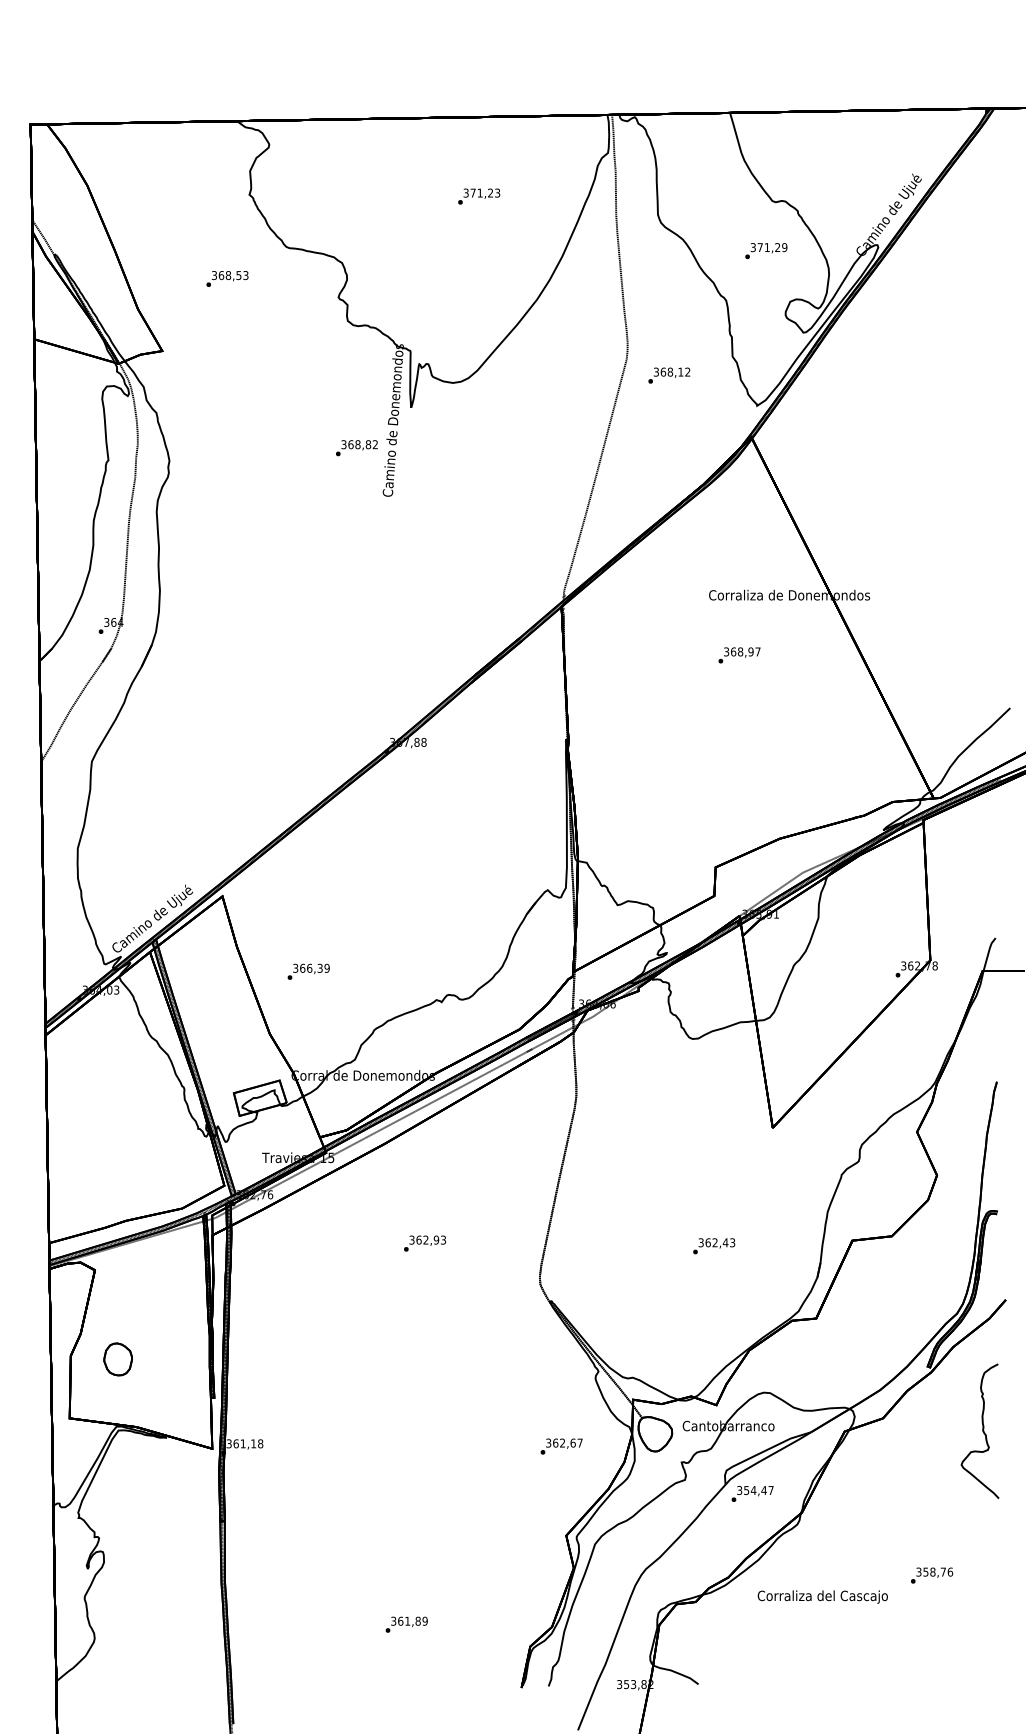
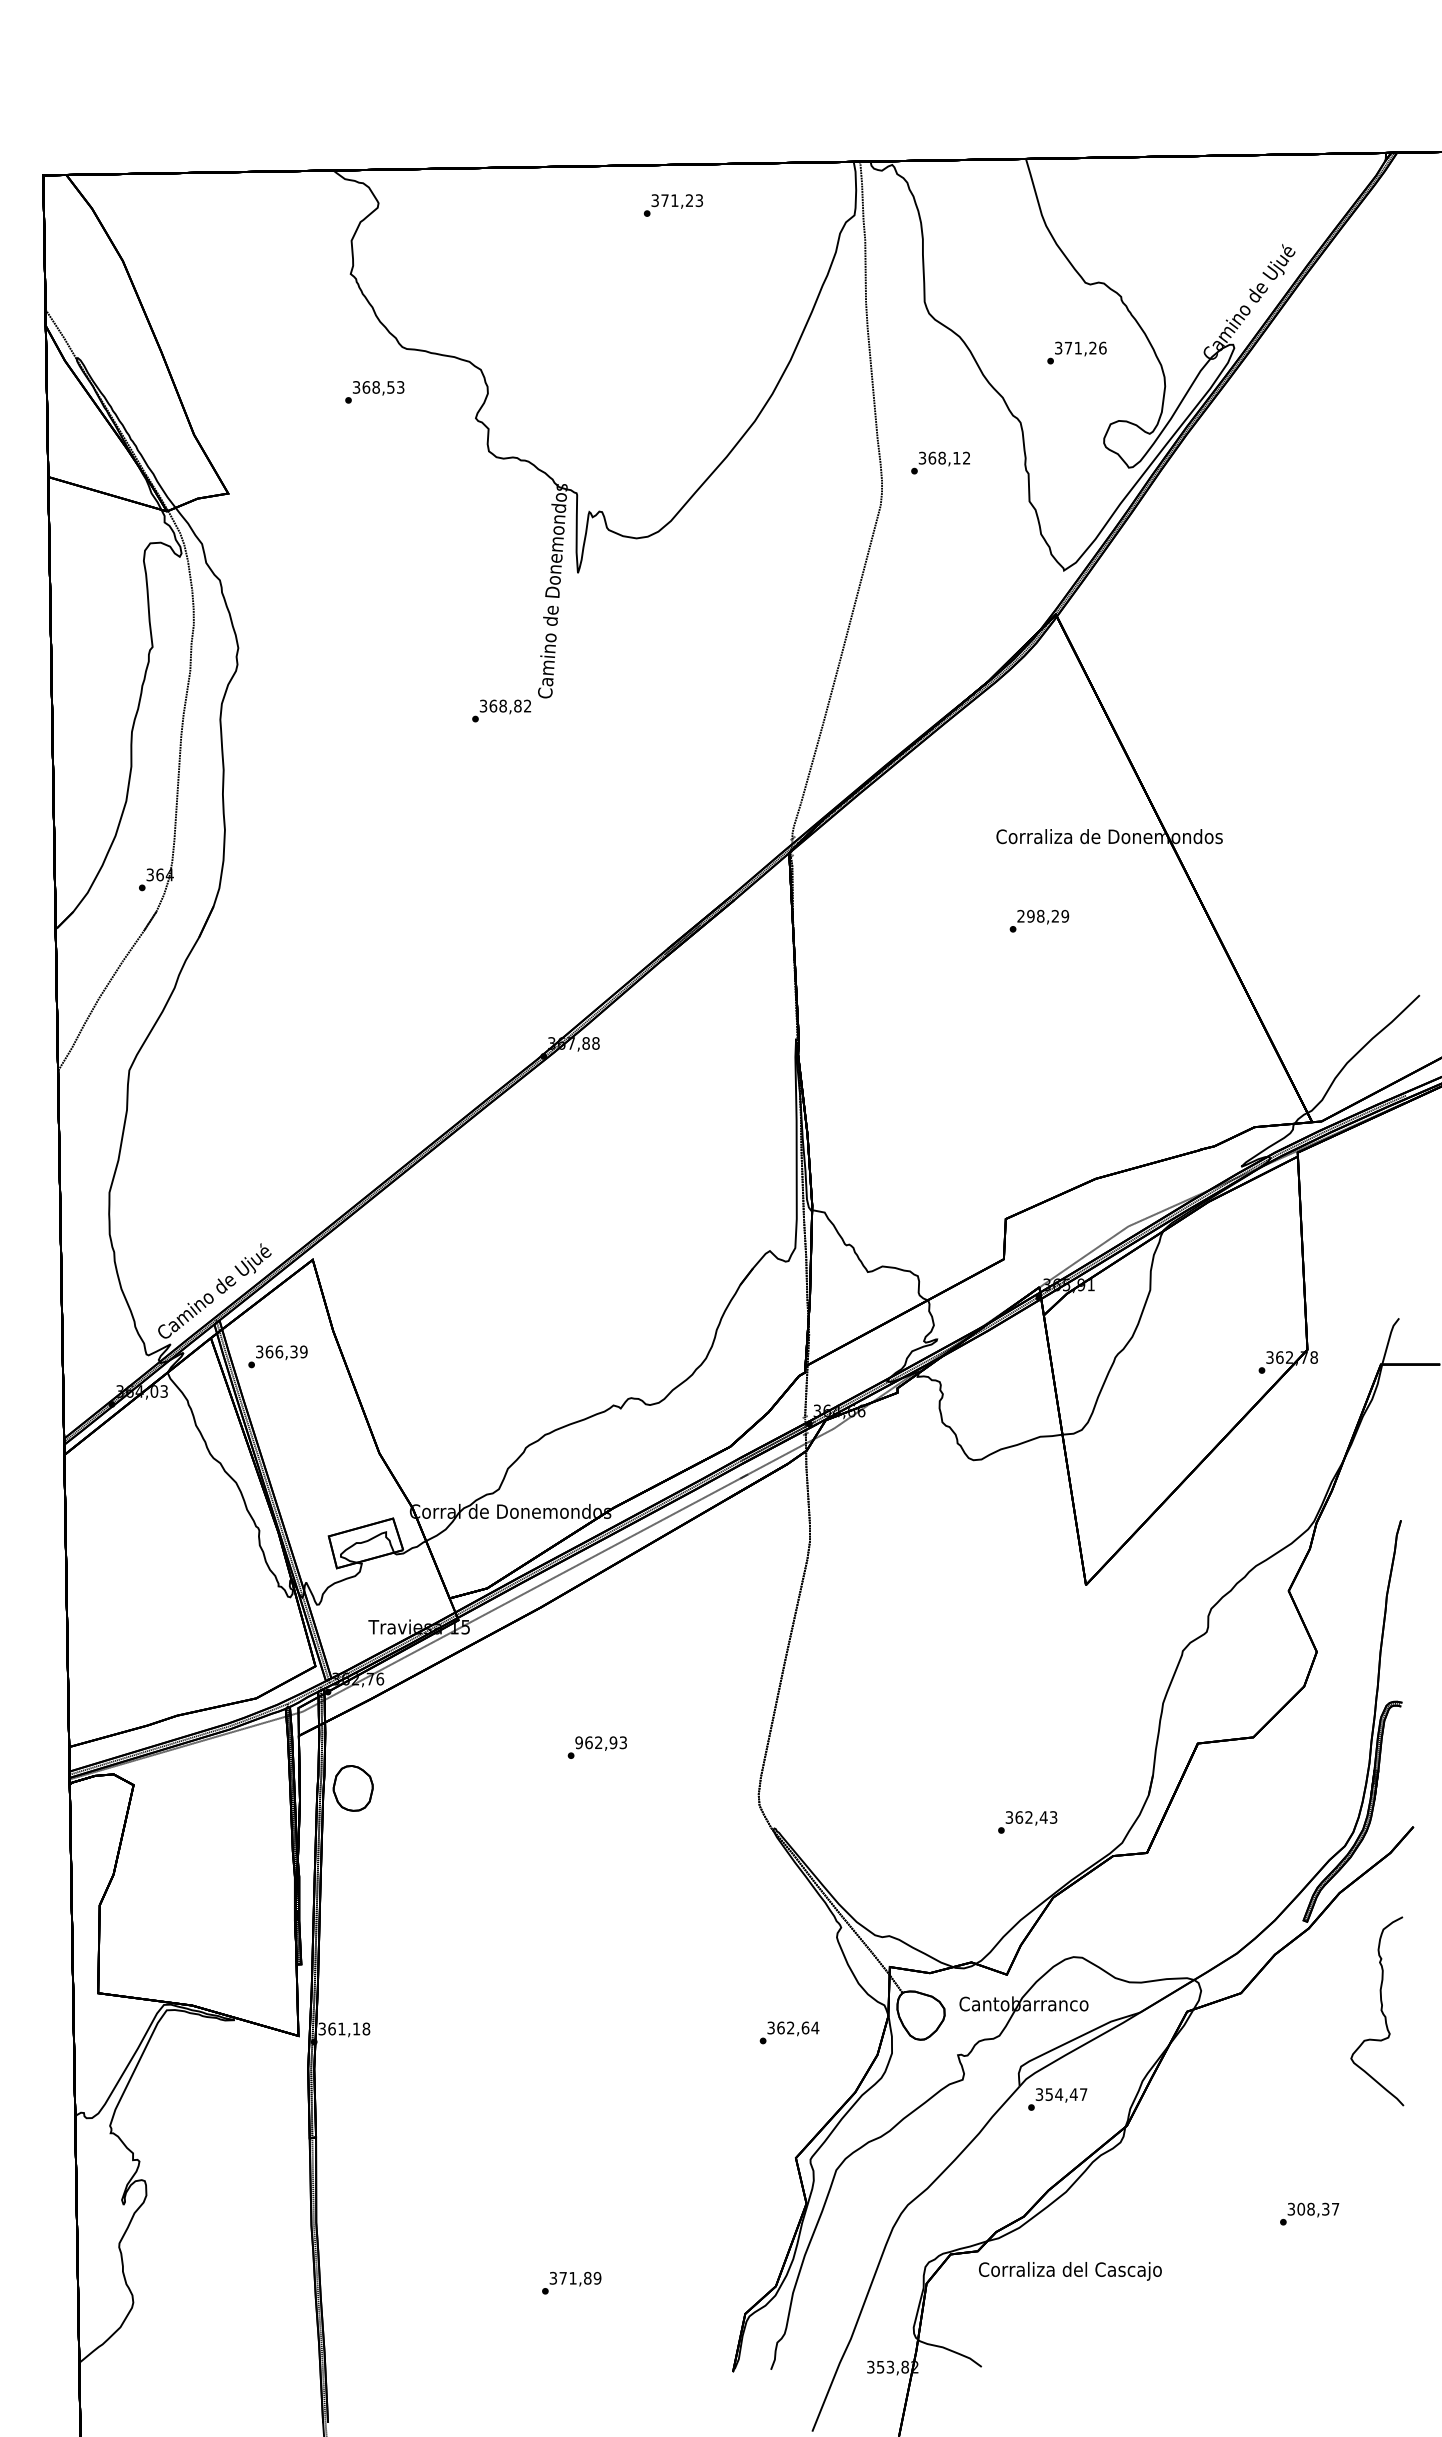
text: (478, 196) -> (672, 205), moved
text: (784, 247) -> (1102, 347), 371,29 -> 371,26
text: (227, 279) -> (374, 392), moved
text: (669, 375) -> (940, 462), moved
text: (356, 447) -> (501, 710), moved
text: (742, 651) -> (1043, 915), 368,97 -> 298,29
text: (308, 971) -> (277, 1356), moved
text: (411, 1239) -> (578, 1742), 362,93 -> 962,93
text: (714, 1246) -> (1027, 1822), moved
part: (117, 1359) -> (352, 1788), moved
text: (580, 1442) -> (815, 2027), 362,67 -> 362,64
text: (938, 1571) -> (1318, 2208), 358,76 -> 308,37
text: (822, 1597) -> (1070, 2271), moved
text: (400, 1620) -> (563, 2277), 361,89 -> 371,89

